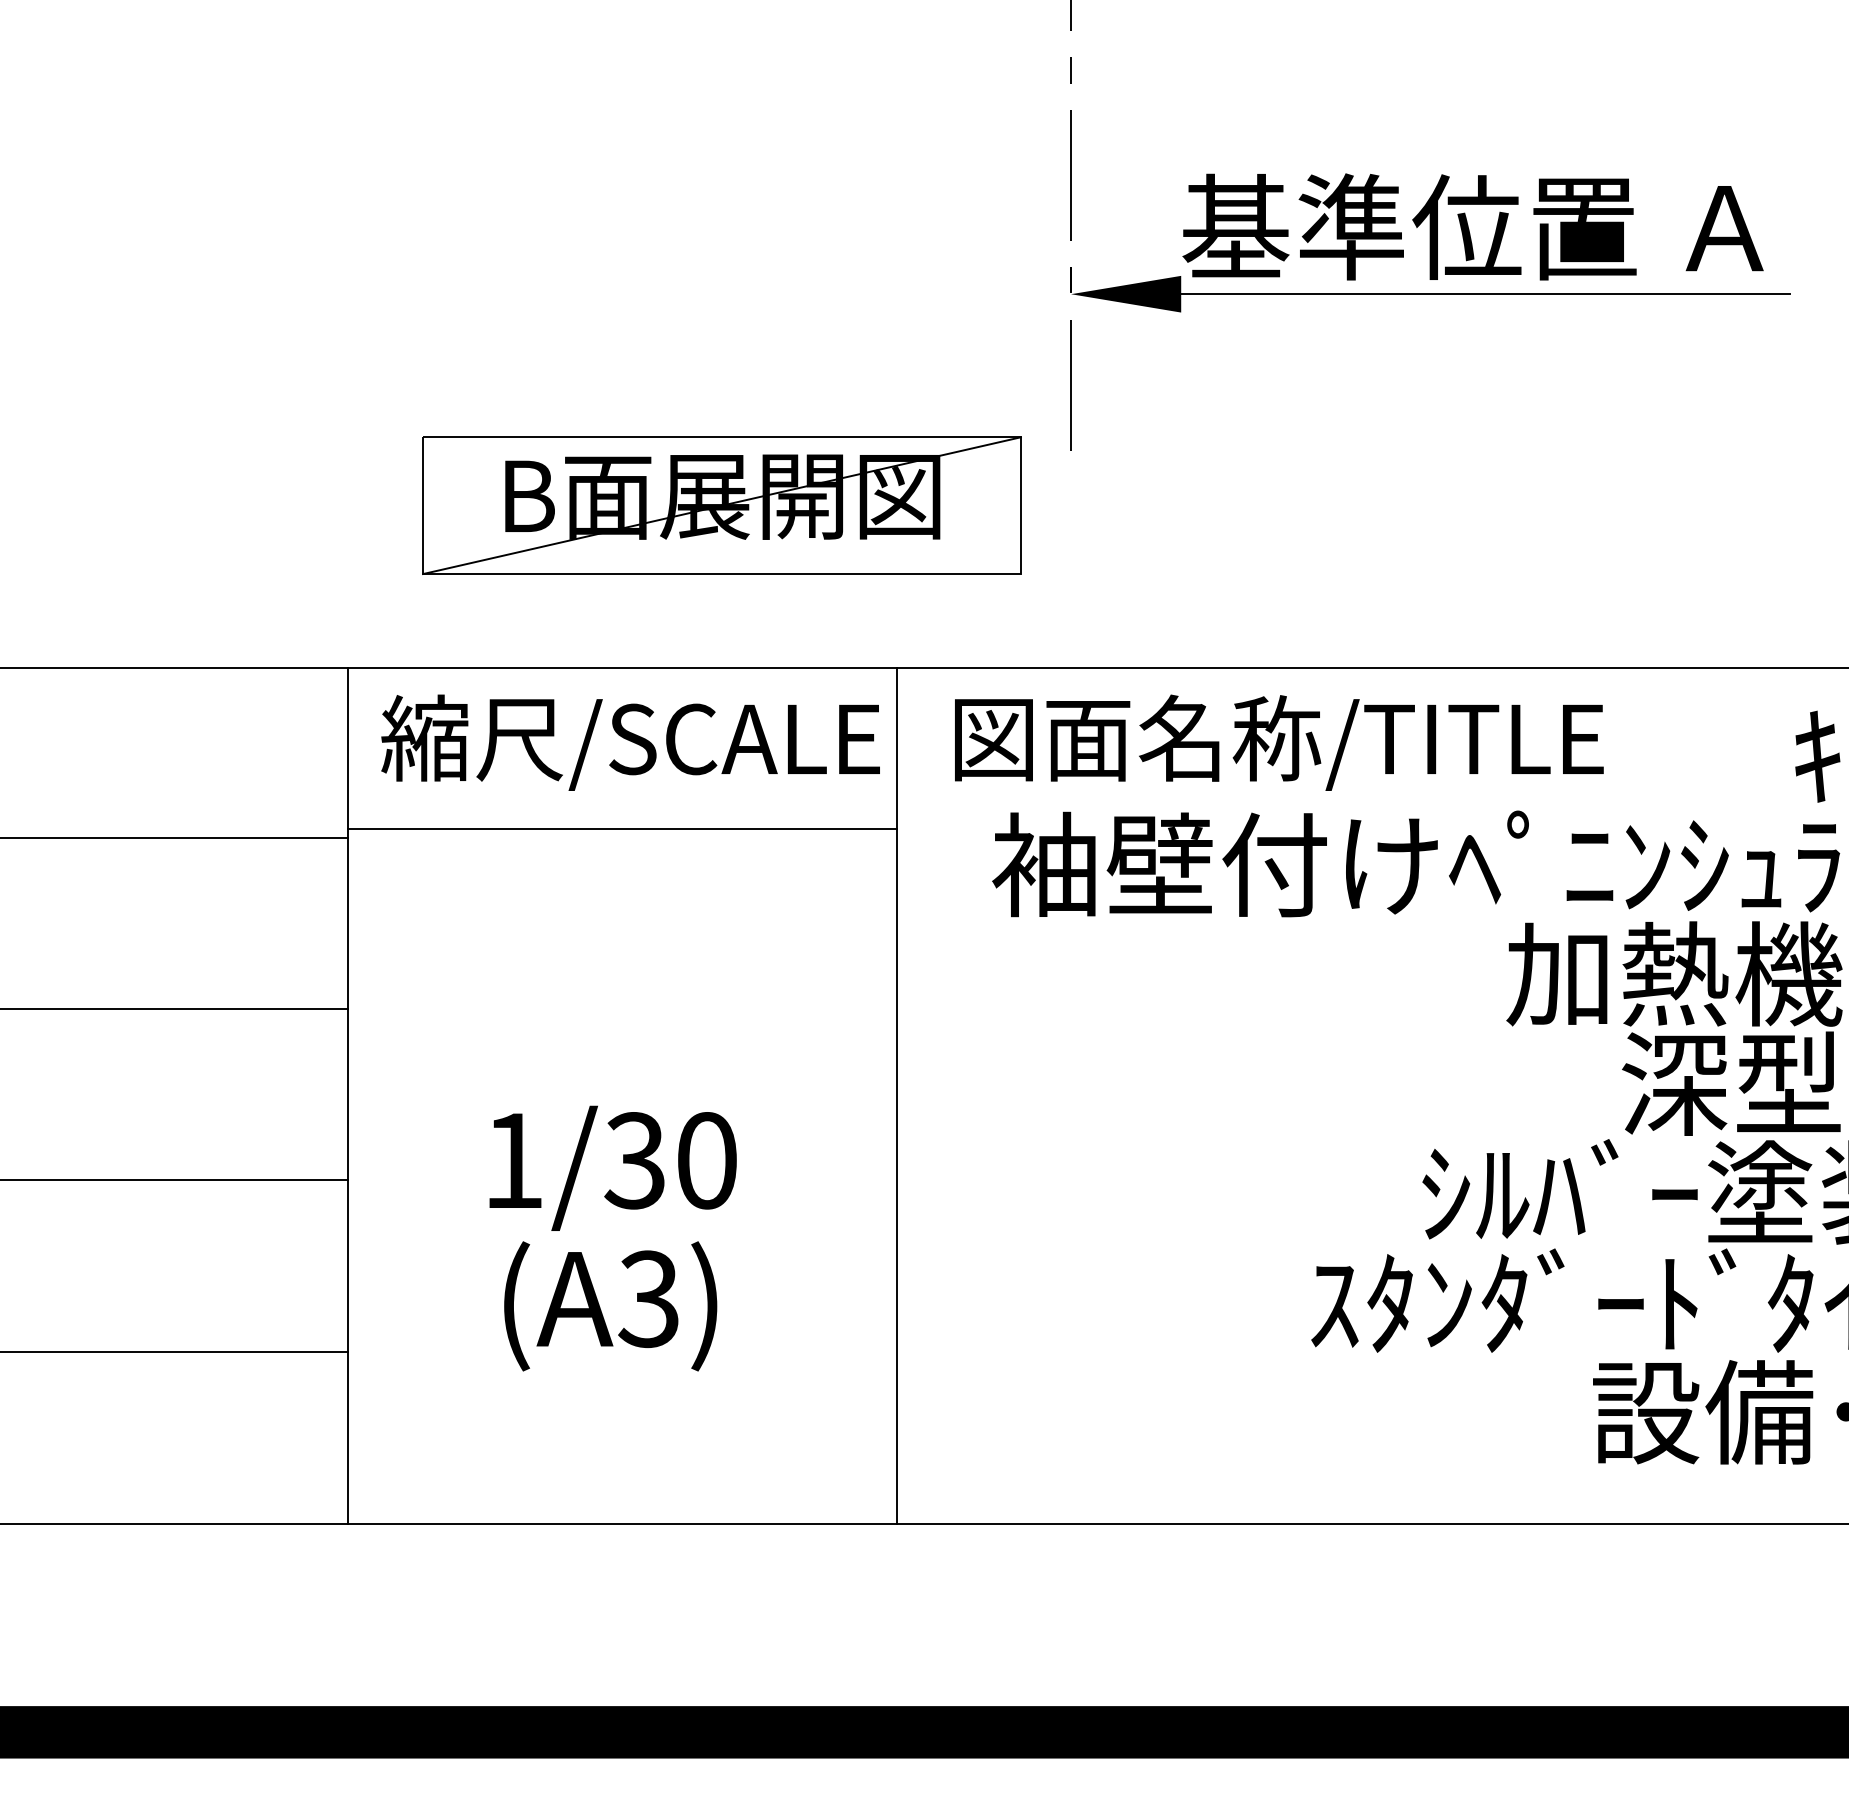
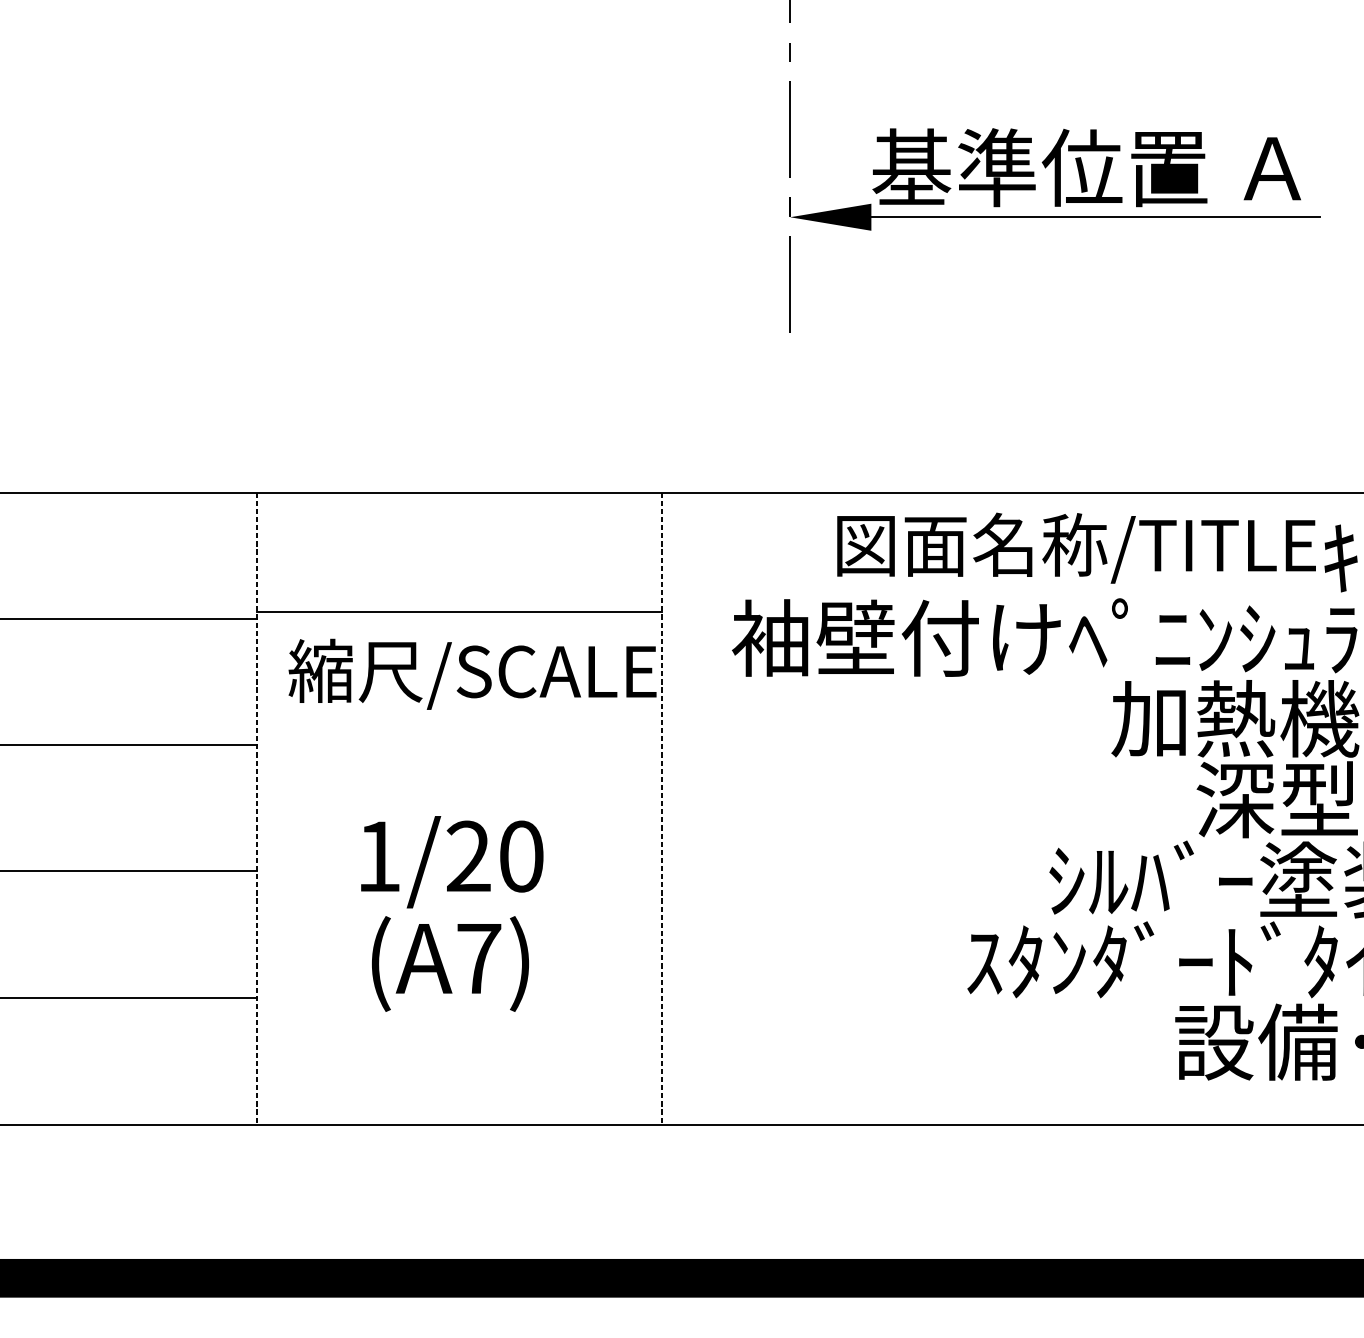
part: (721, 505) -> (532, 373), removed
text: (630, 742) -> (472, 674), moved
text: (1279, 742) -> (1076, 548), moved
line: (348, 1096) -> (257, 809), solid -> dashed
line: (897, 1096) -> (662, 809), solid -> dashed
text: (634, 1160) -> (468, 856), 1/30 -> 1/20
text: (648, 1299) -> (478, 958), (A3) -> (A7)

